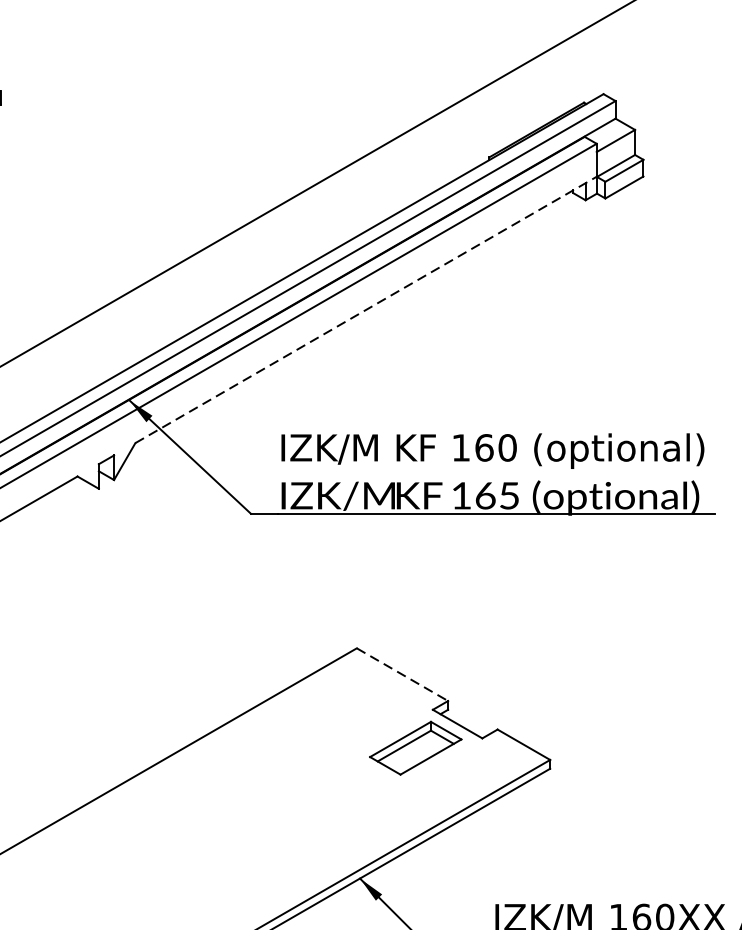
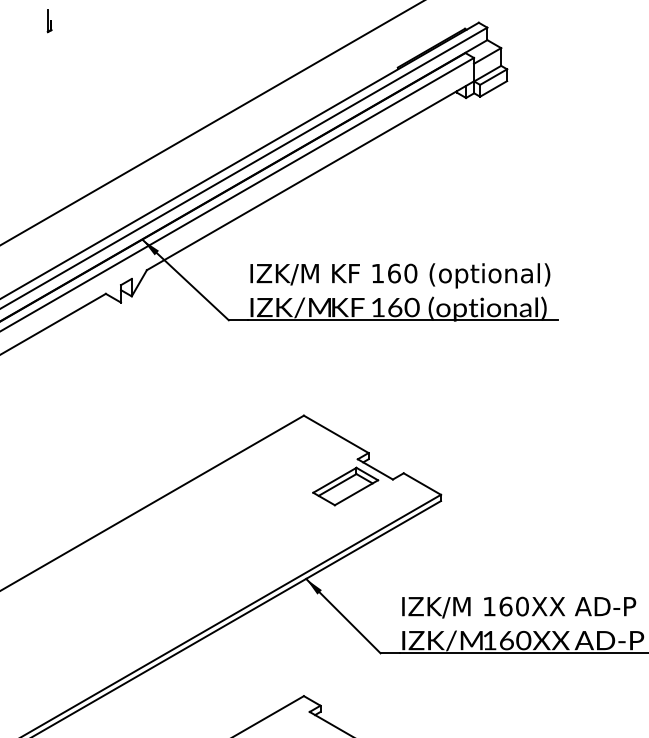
line: (366, 309) -> (310, 175), dashed -> solid
text: (508, 495) -> (411, 307), 165 -> 160
line: (402, 674) -> (336, 434), dashed -> solid

